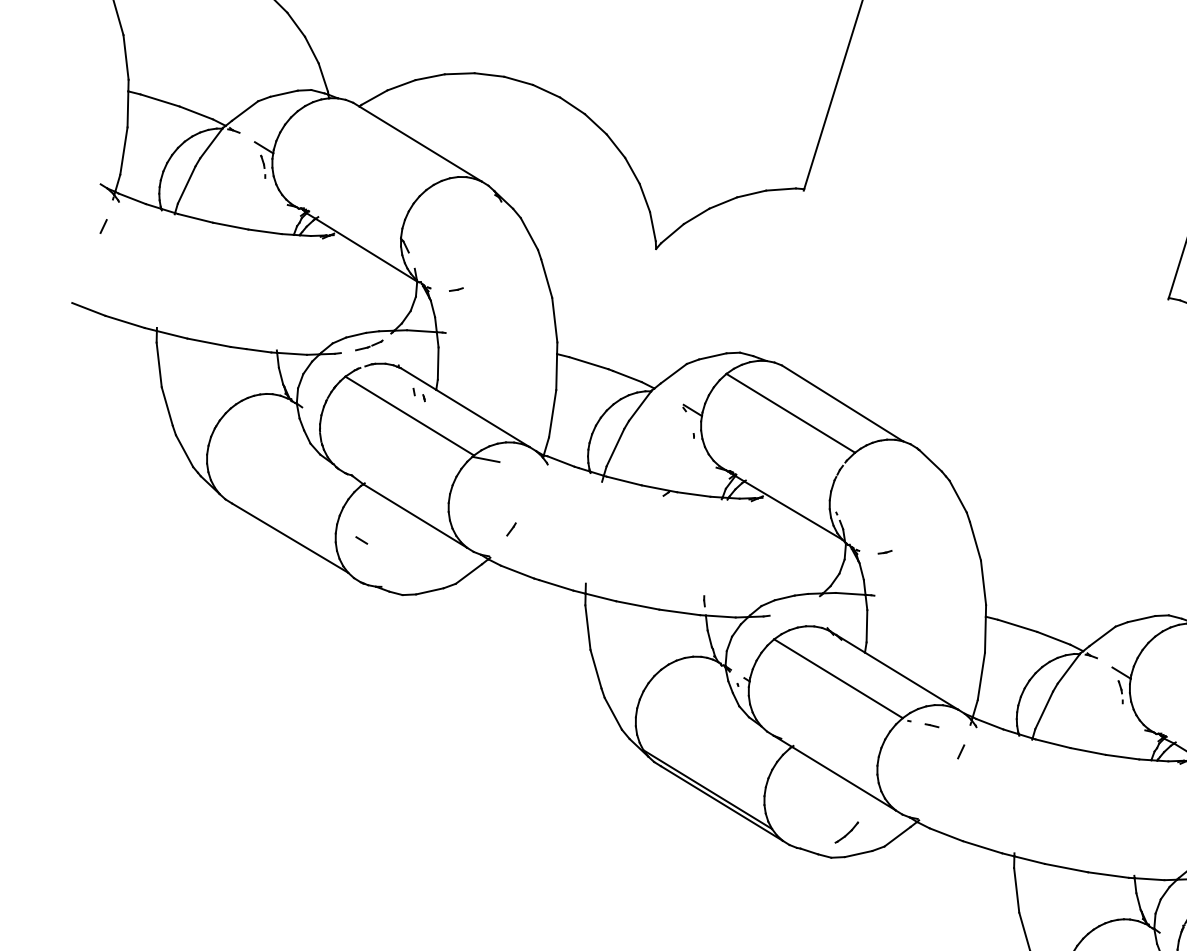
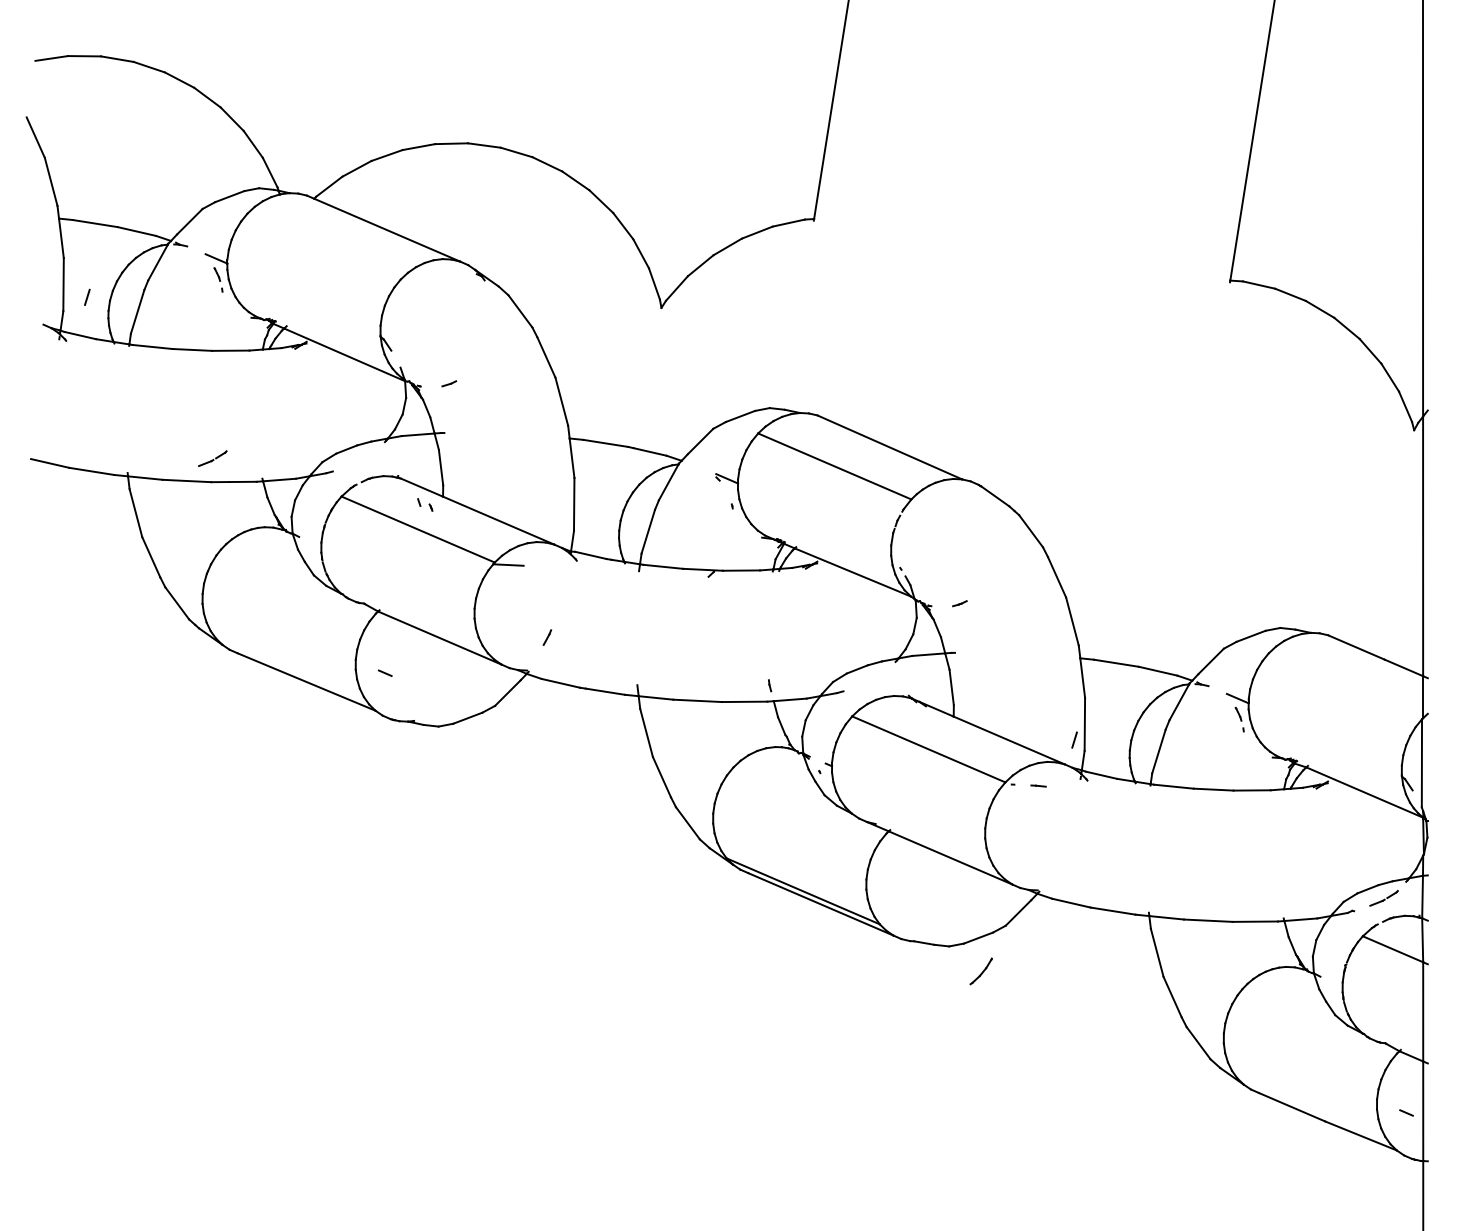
line: (103, 225) -> (87, 296), moved
part: (369, 345) -> (212, 458), moved
line: (961, 751) -> (1074, 739), moved
part: (846, 832) -> (980, 971), moved

